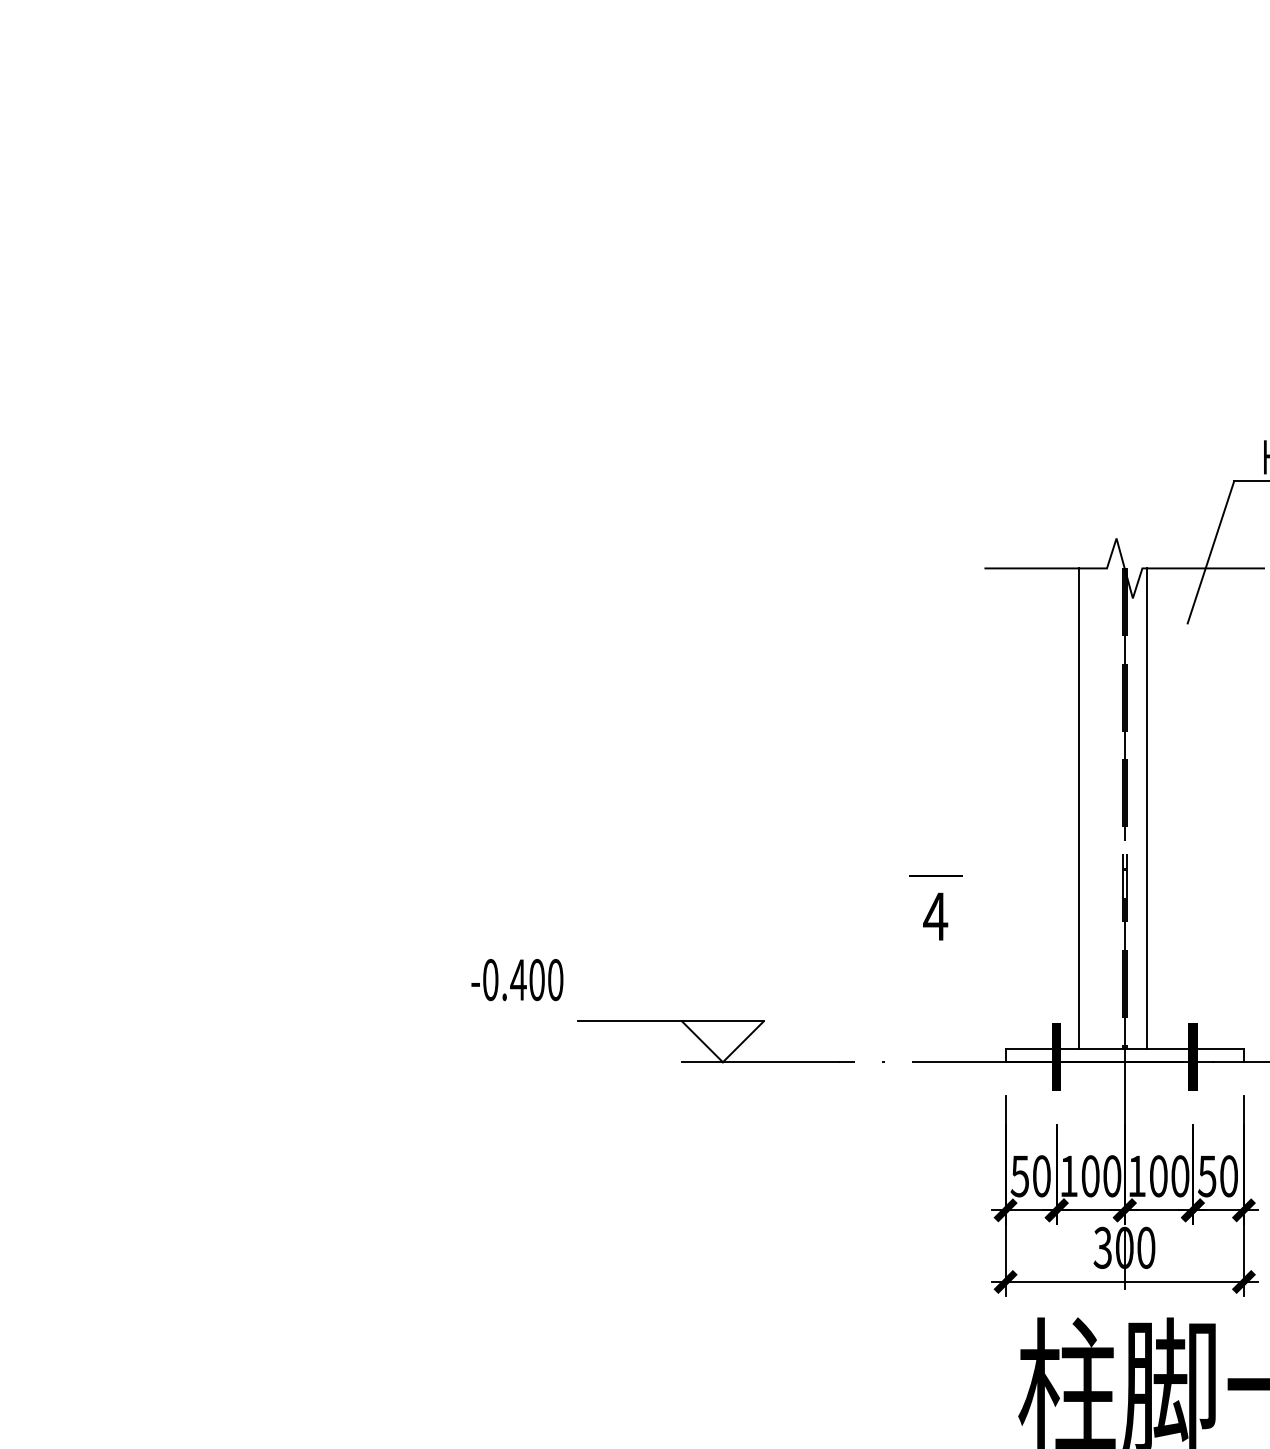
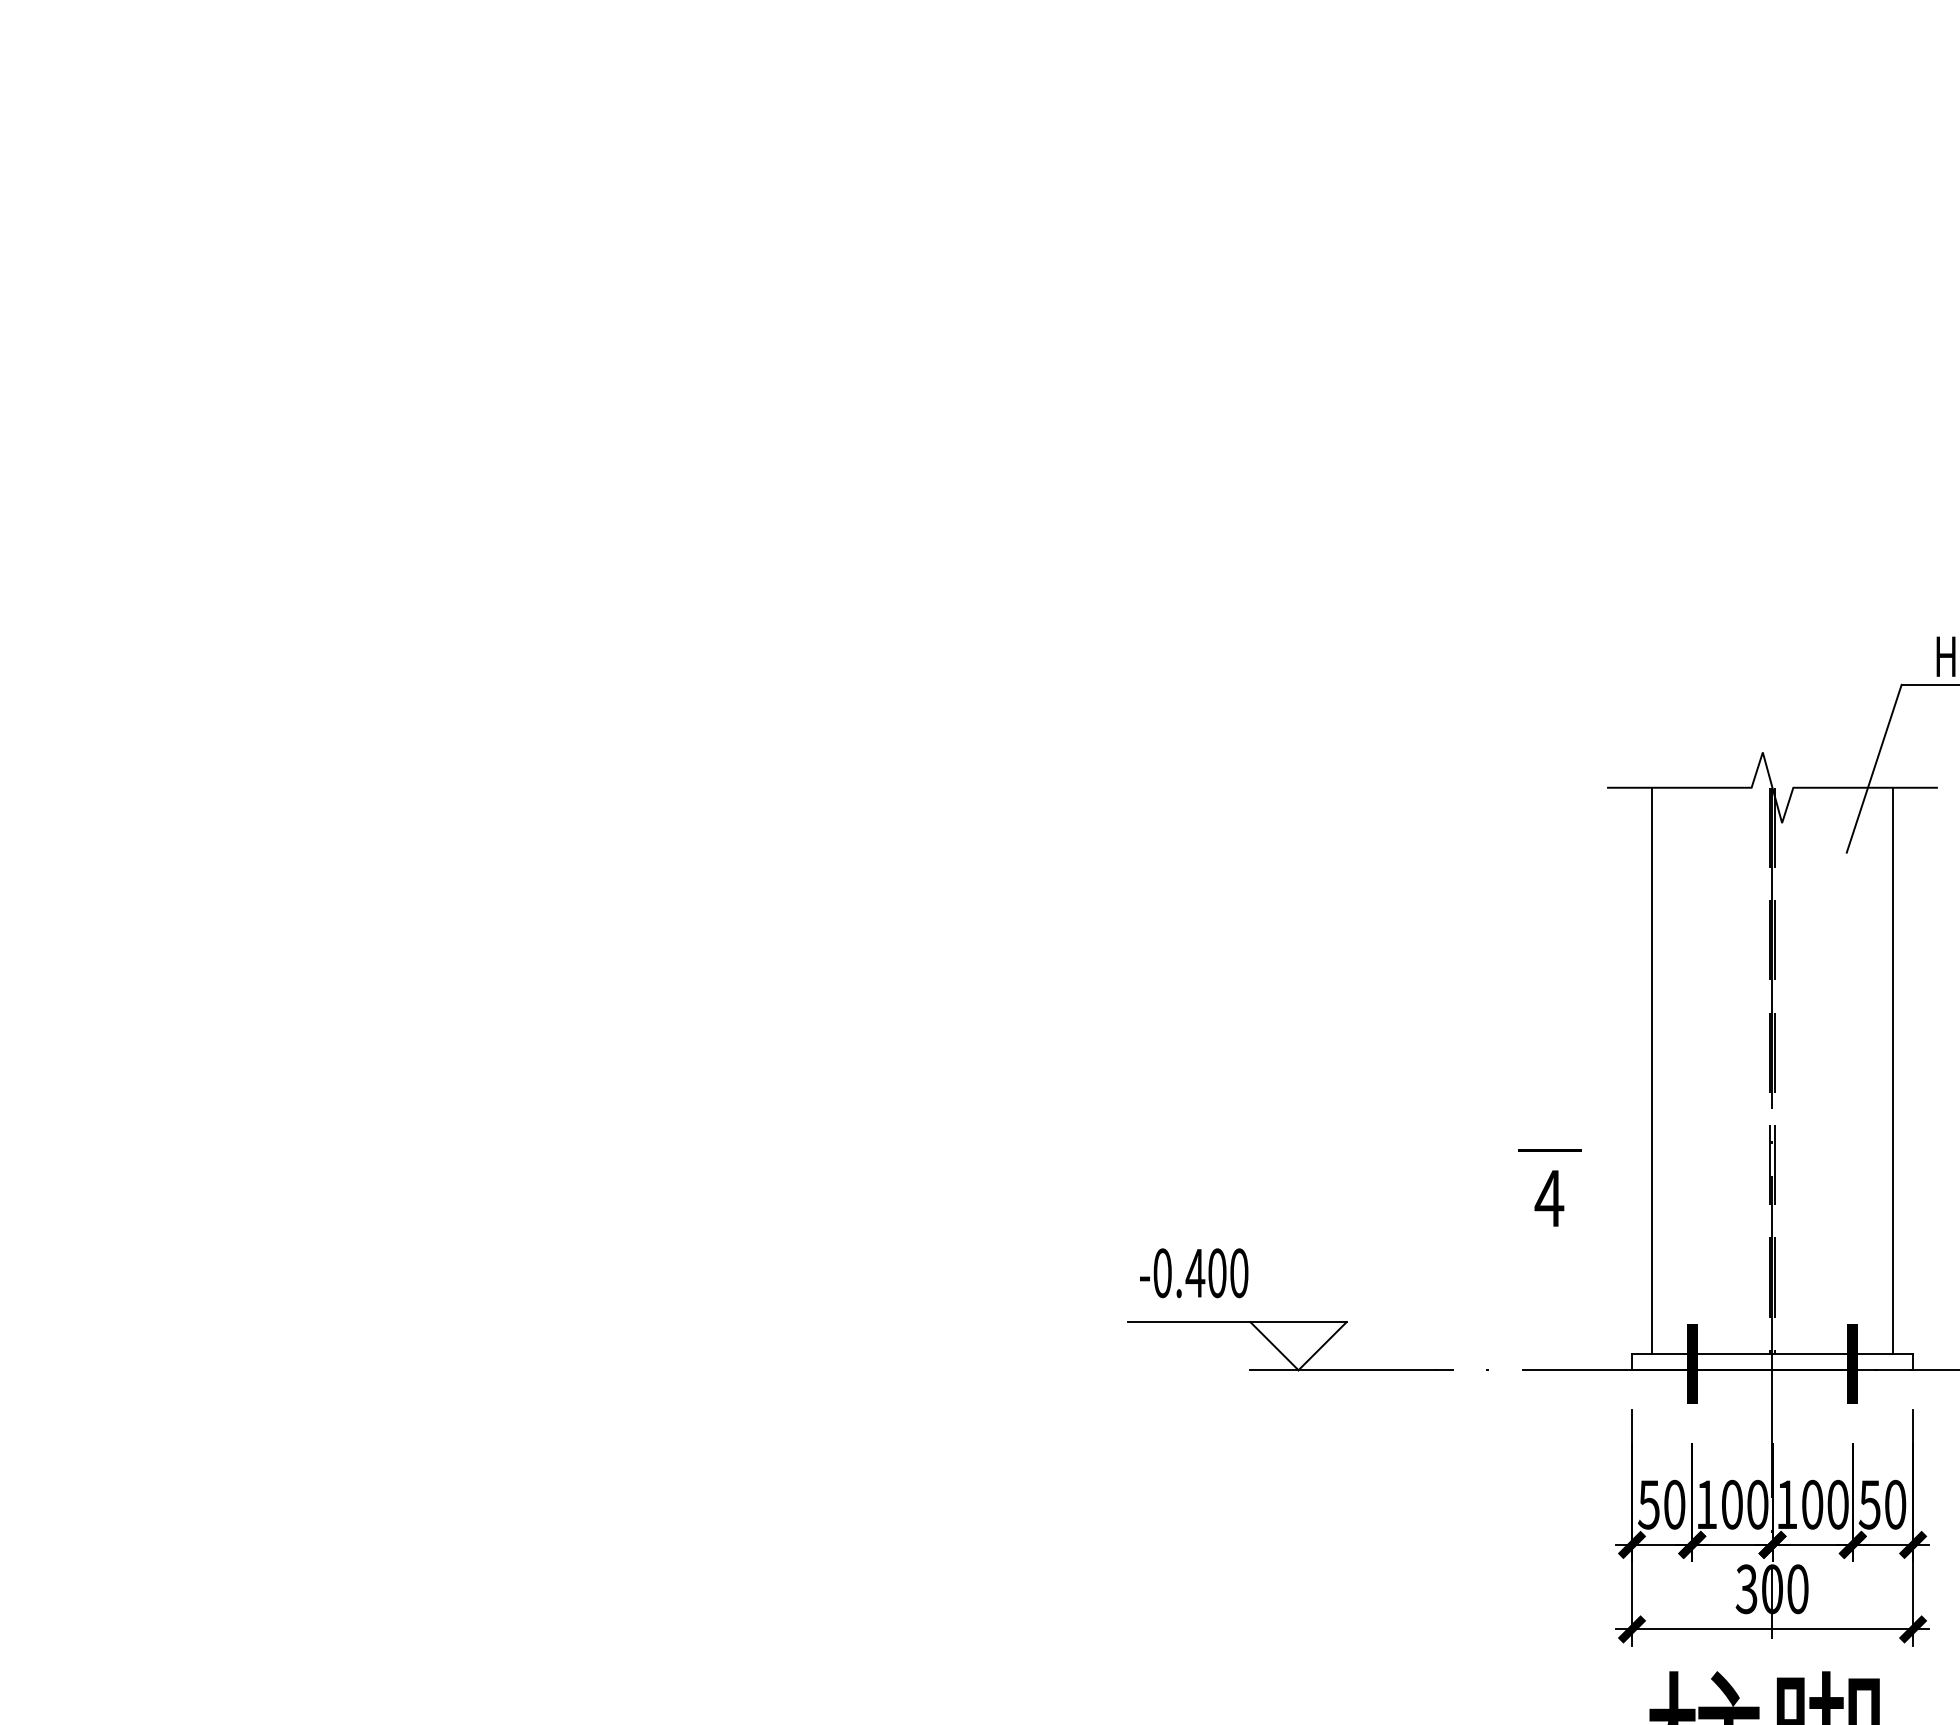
line: (1079, 808) -> (1652, 1070), moved
line: (1146, 808) -> (1892, 1070), moved
text: (517, 980) -> (1194, 1273), moved

